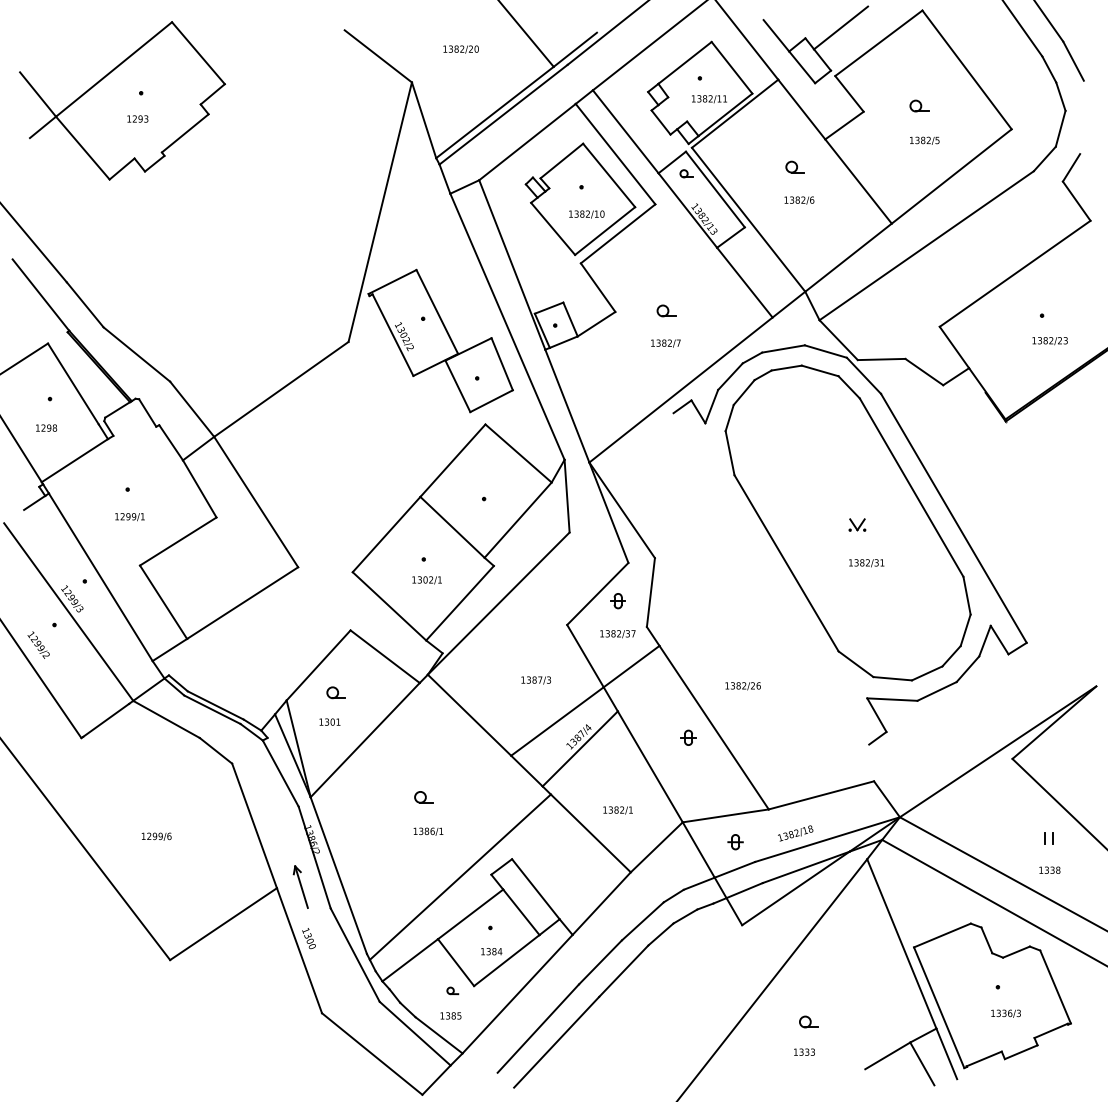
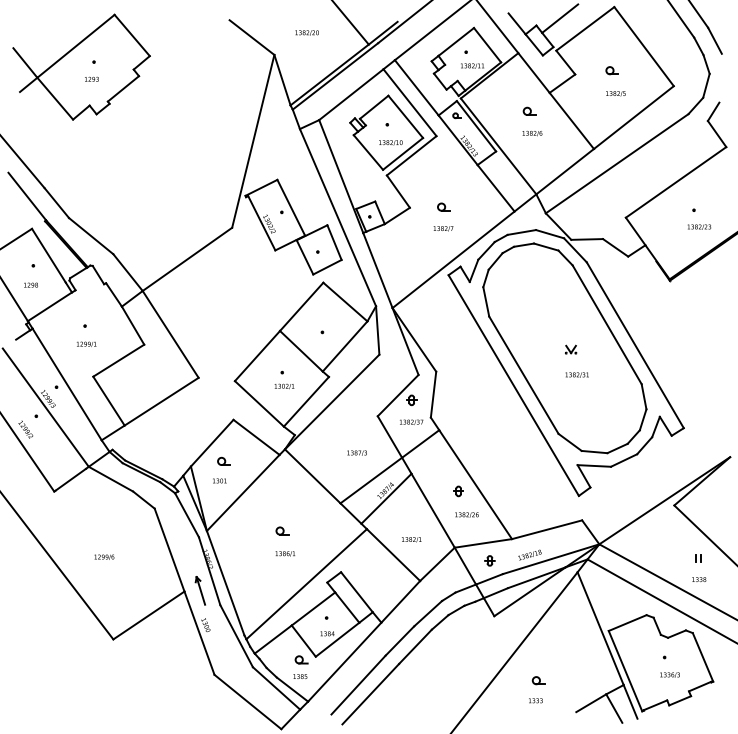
line: (770, 578) -> (513, 385), added
text: (742, 685) -> (466, 514), moved
part: (452, 990) -> (301, 659), size x1.67

